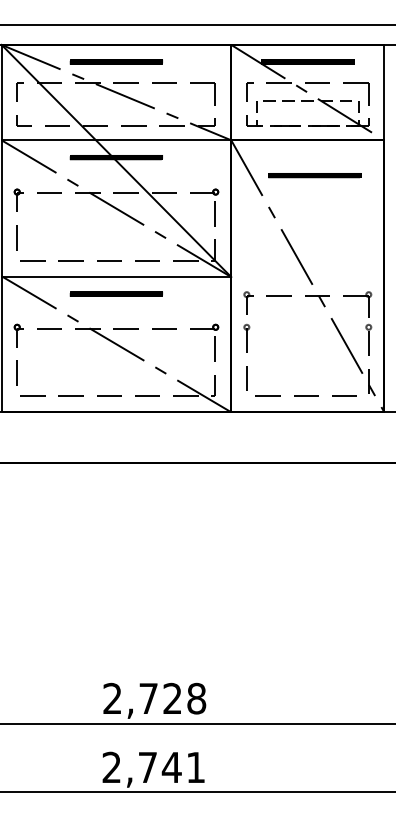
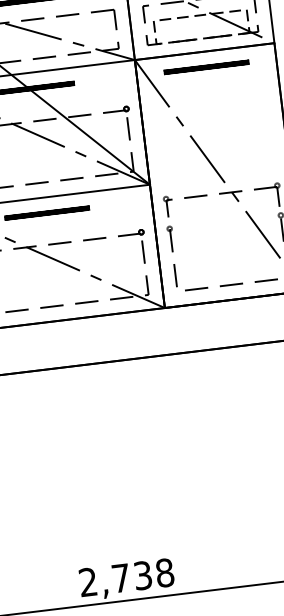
part: (314, 175) -> (206, 67), moved
text: (172, 698) -> (142, 575), 2,728 -> 2,738

